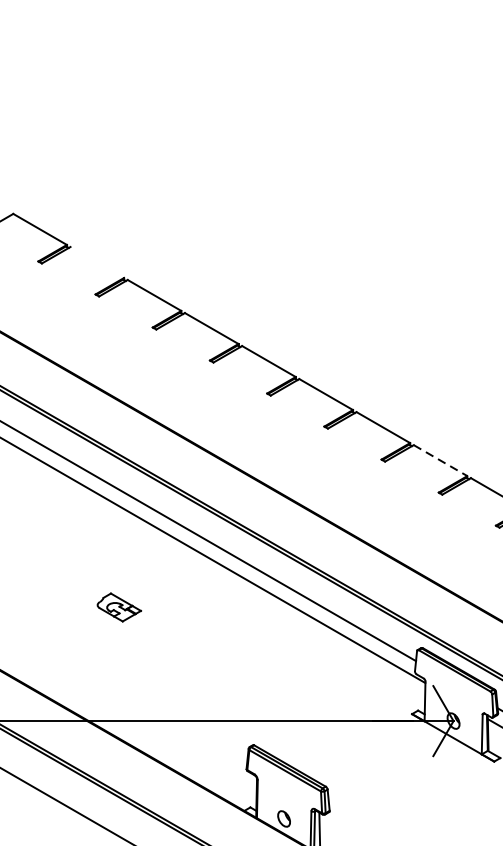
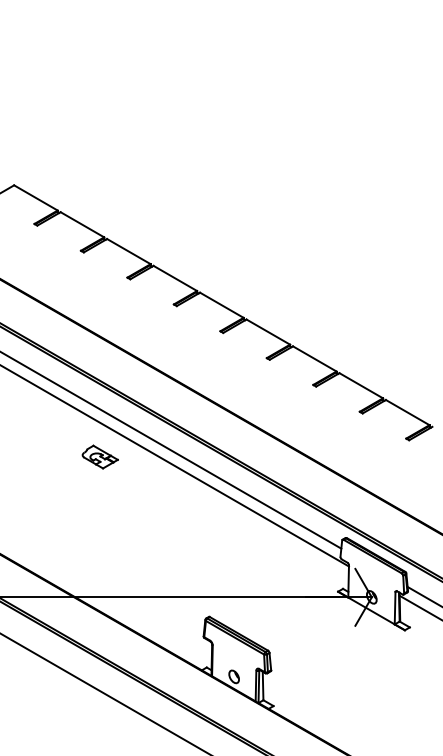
line: (97, 262) -> (82, 224), added
line: (440, 461) -> (361, 386), dashed -> solid
part: (118, 606) -> (99, 456), moved

